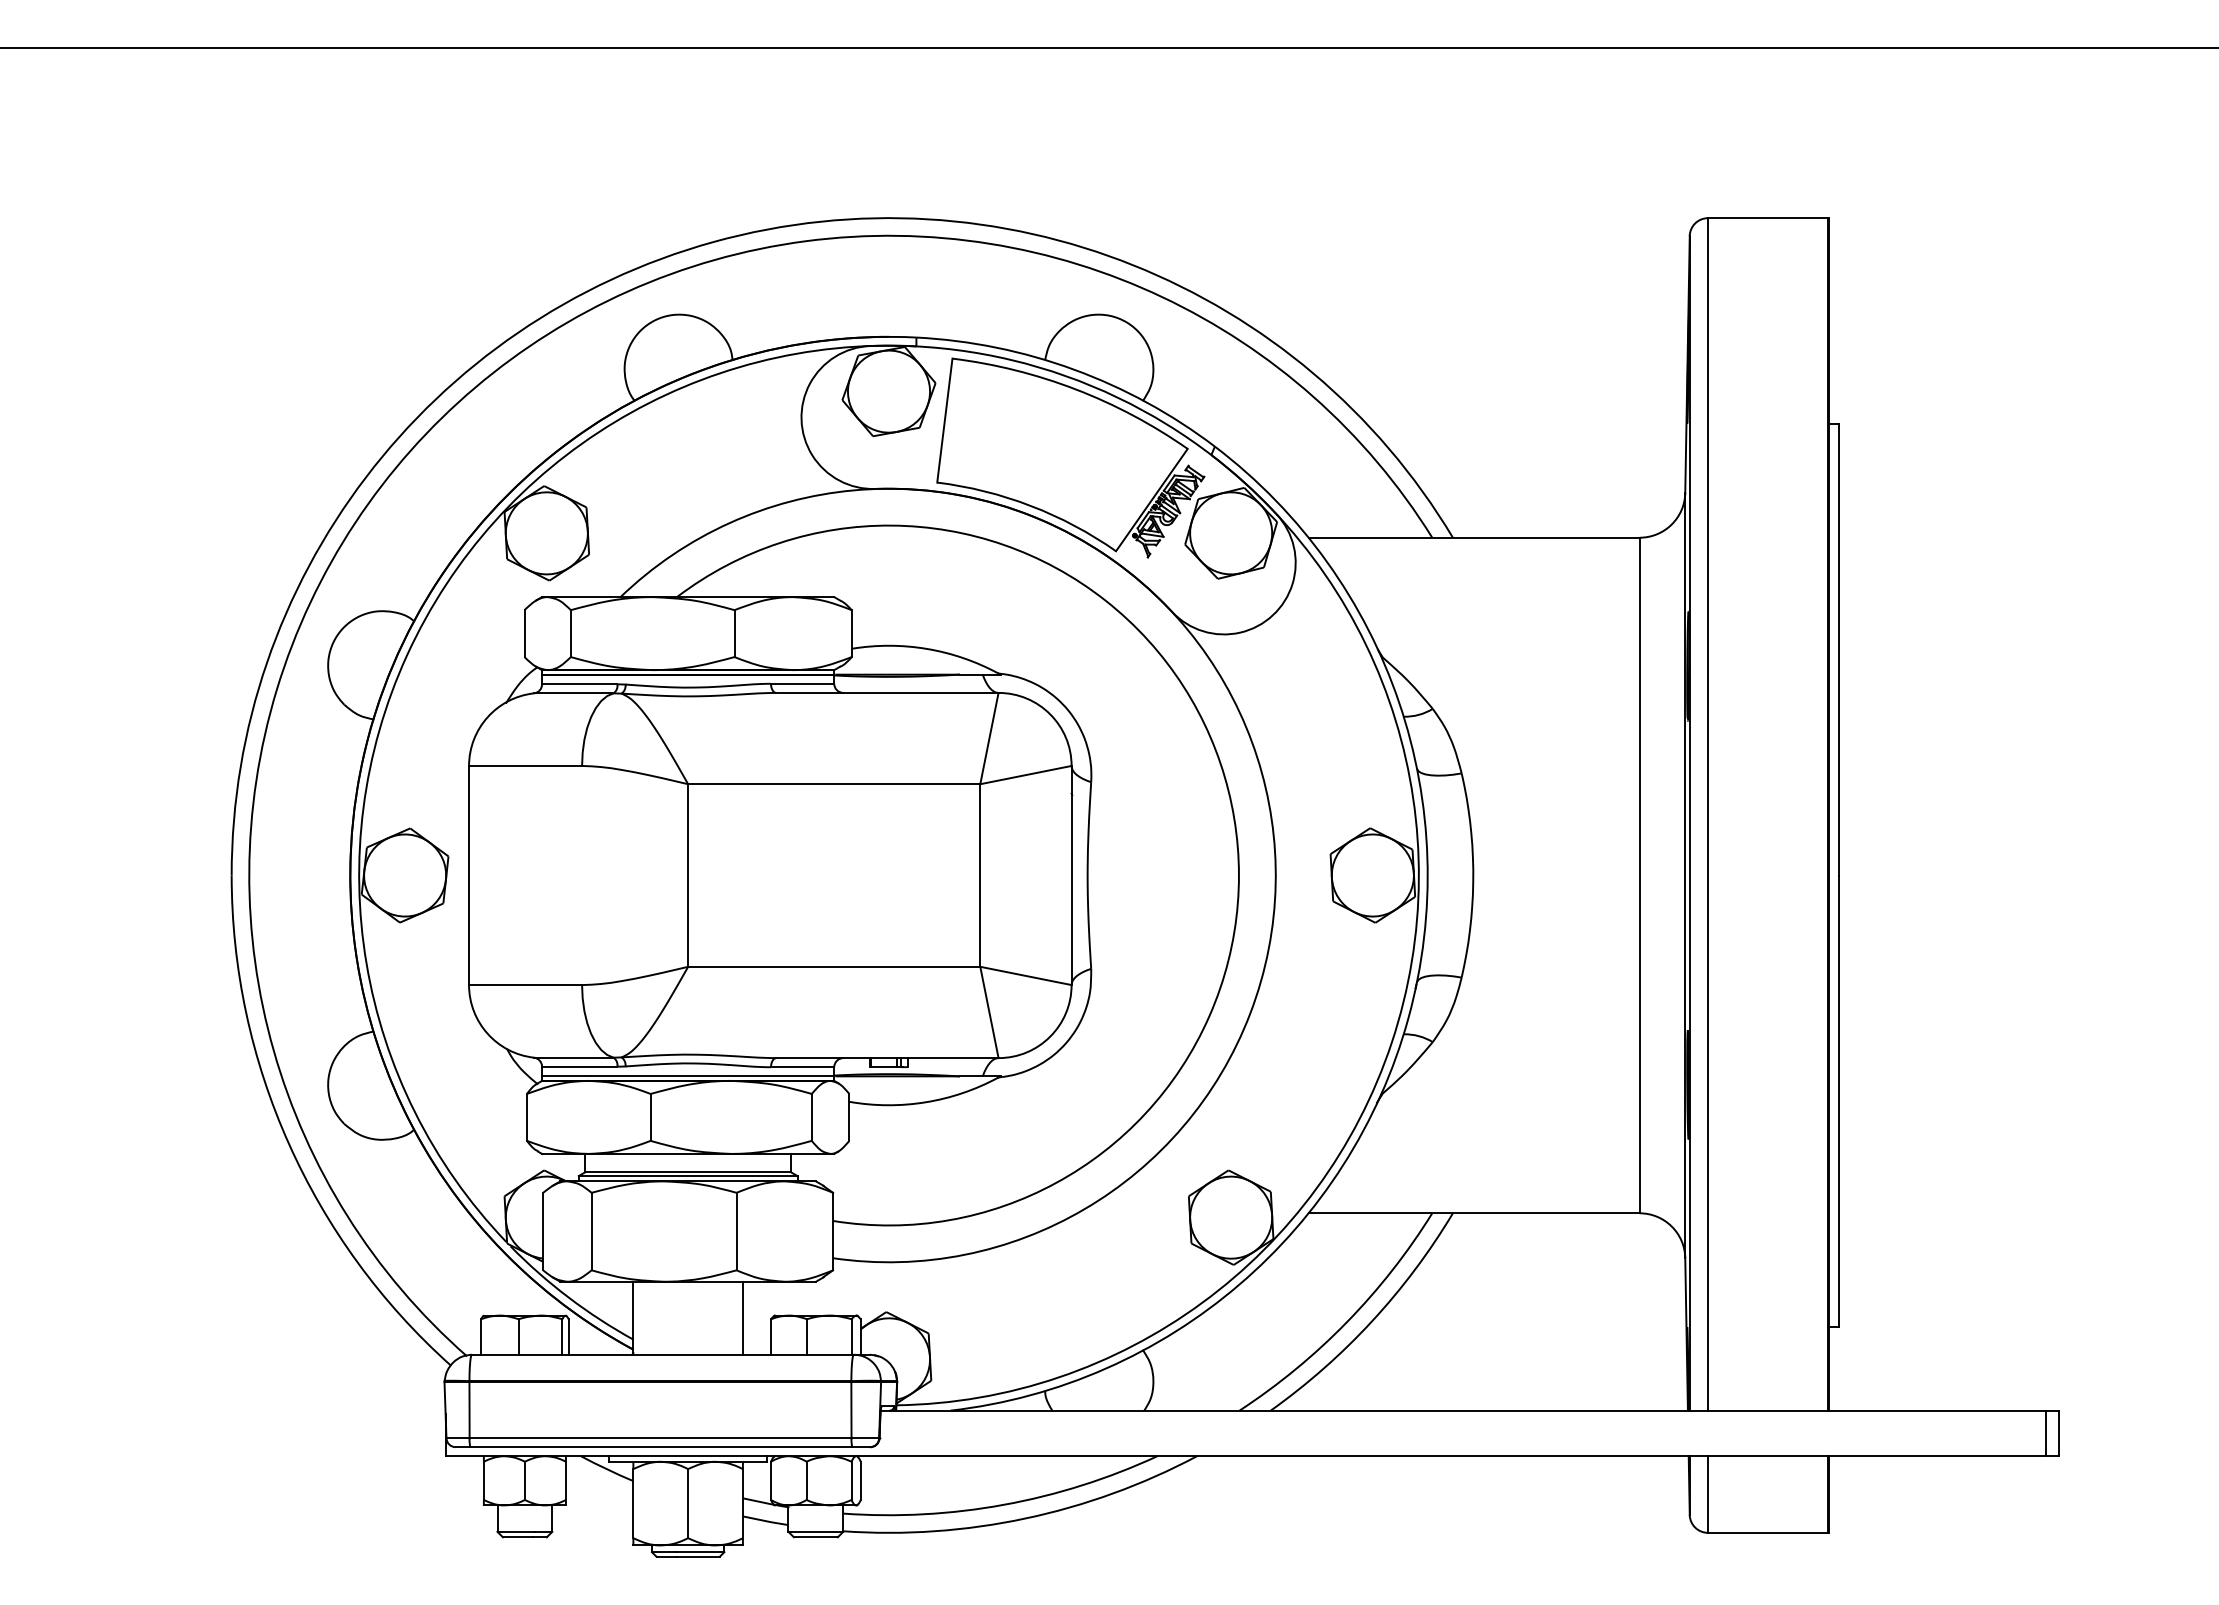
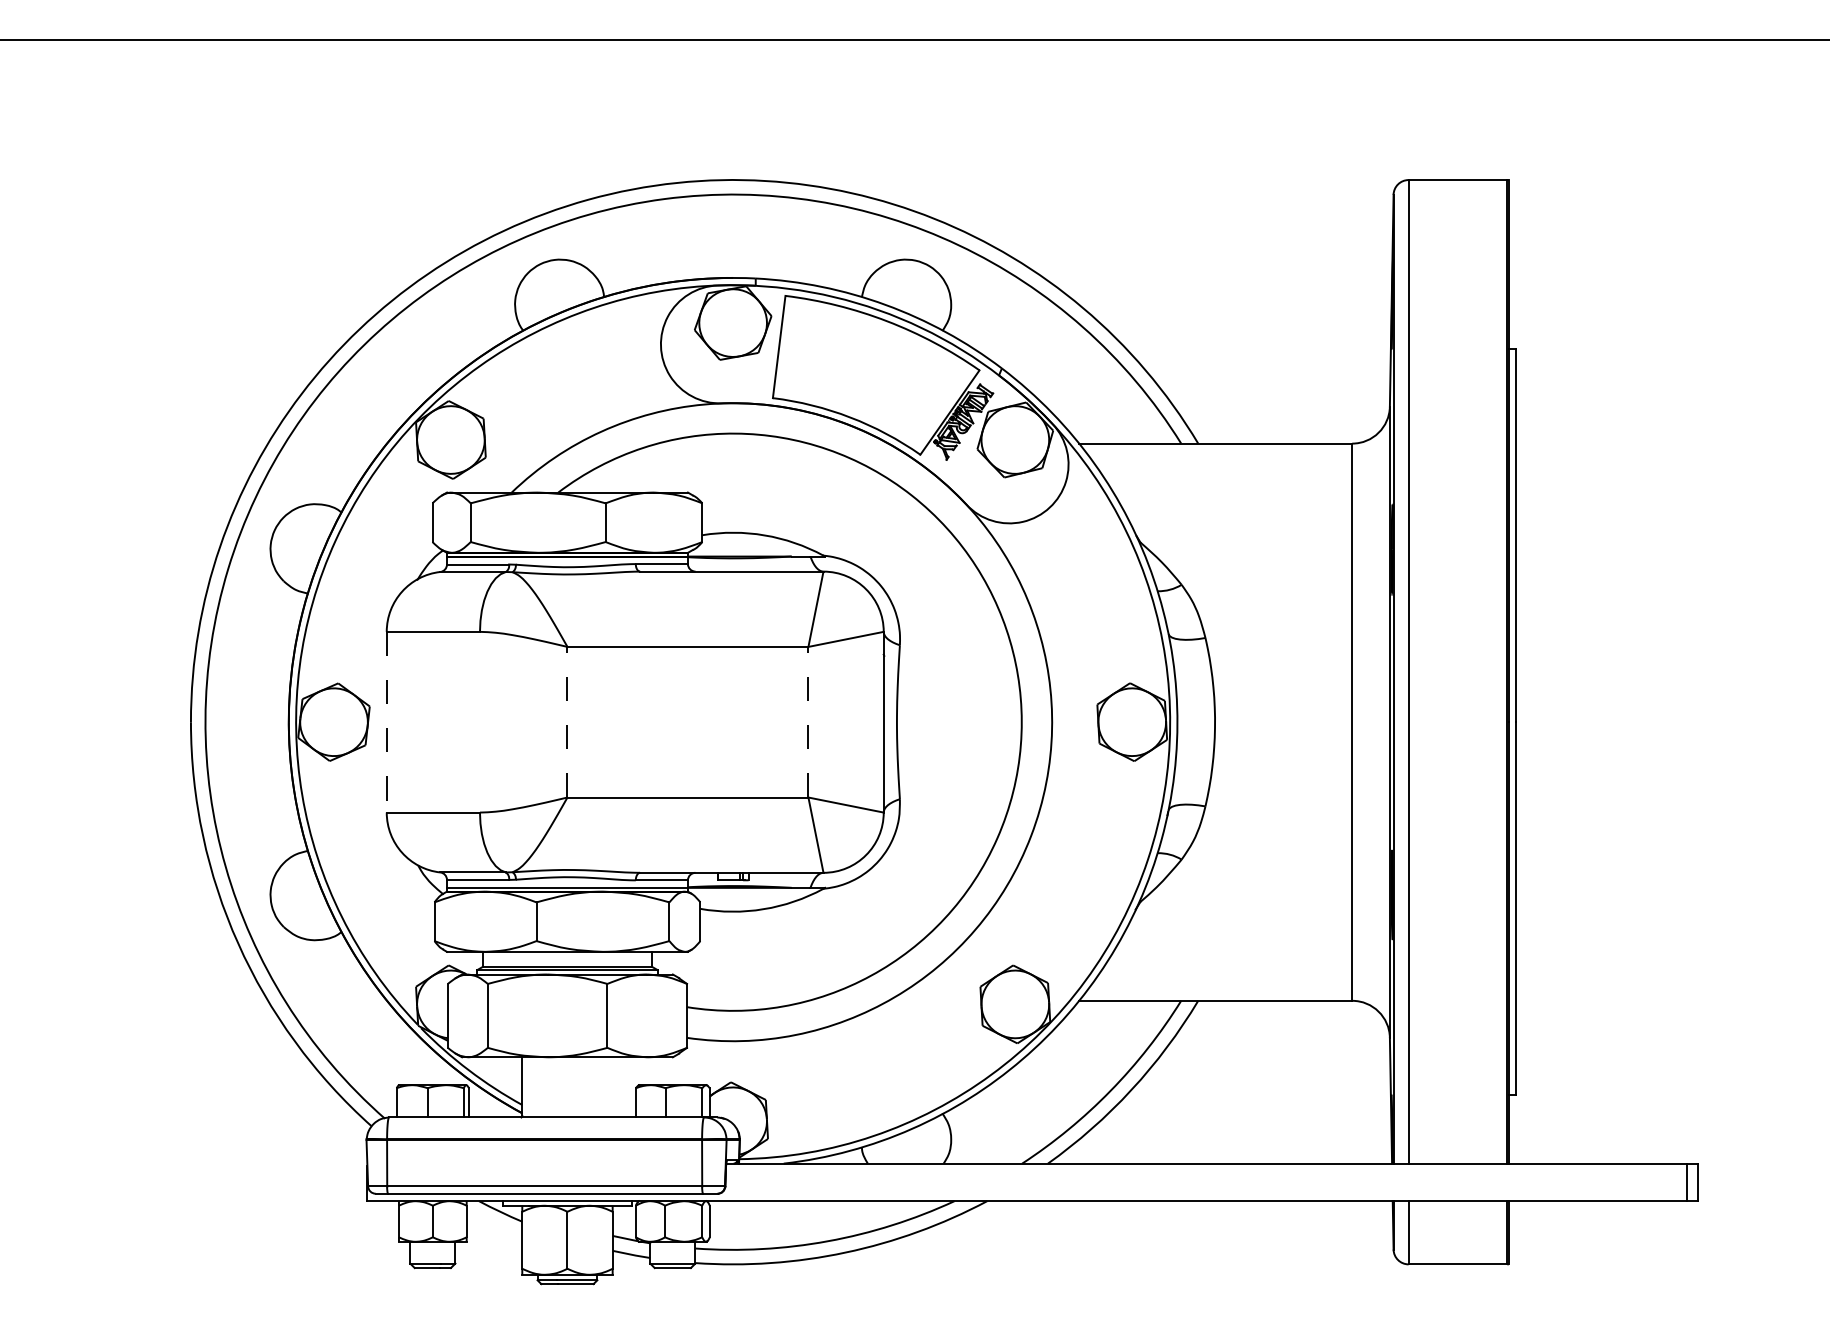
line: (469, 875) -> (387, 722), solid -> dashed
line: (688, 875) -> (567, 722), solid -> dashed
line: (980, 875) -> (808, 722), solid -> dashed
line: (742, 1317) -> (612, 1086), removed

